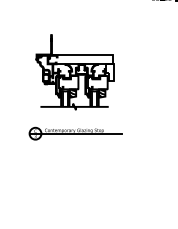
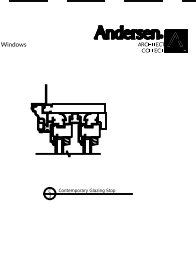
part: (74, 133) -> (87, 193), moved

